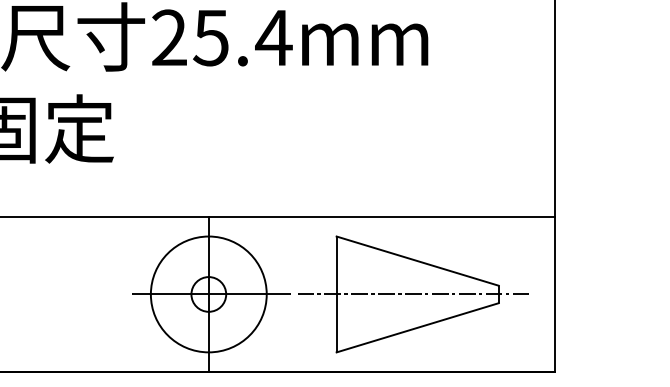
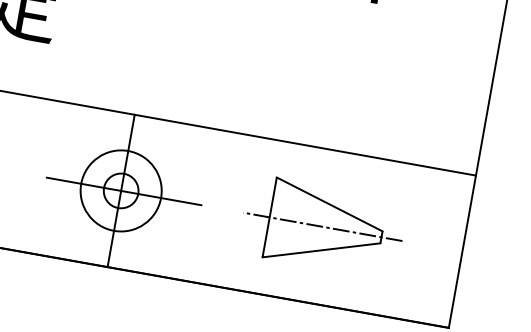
circle: (208, 294) -> (120, 190), size x0.7
part: (413, 294) -> (322, 226), size x0.7

